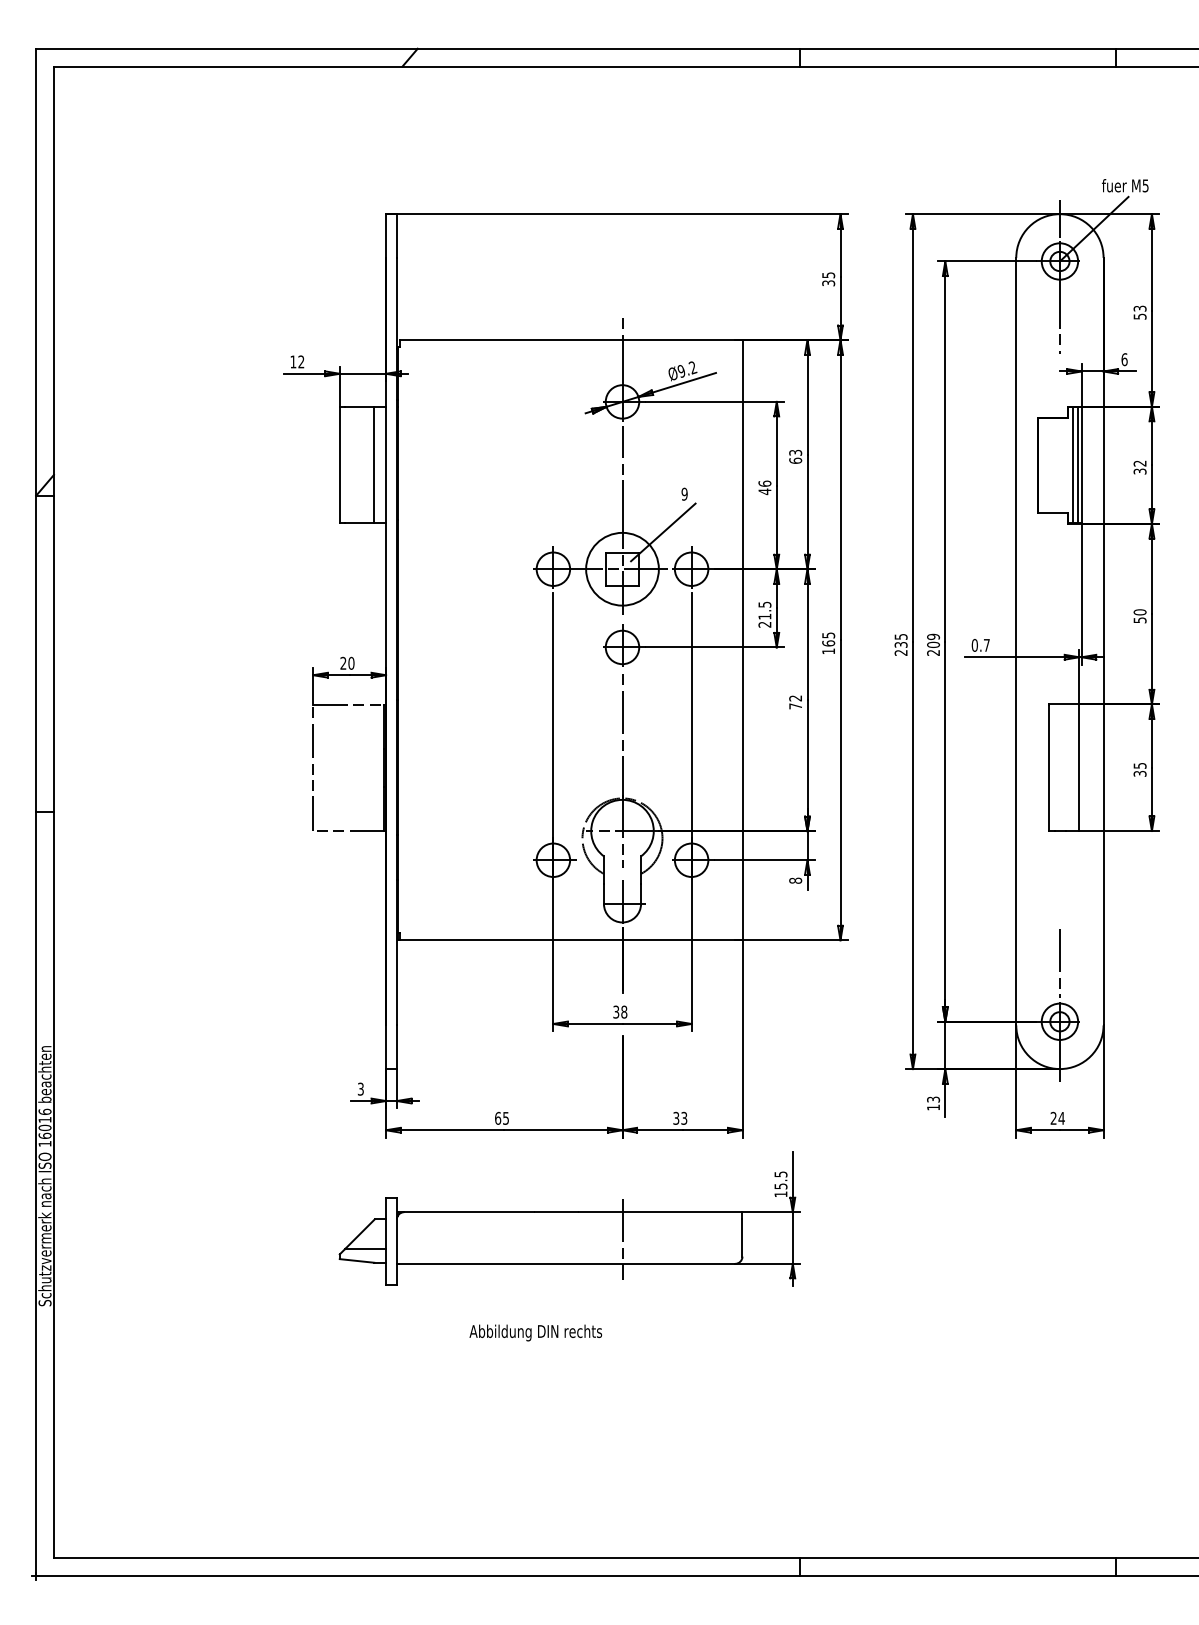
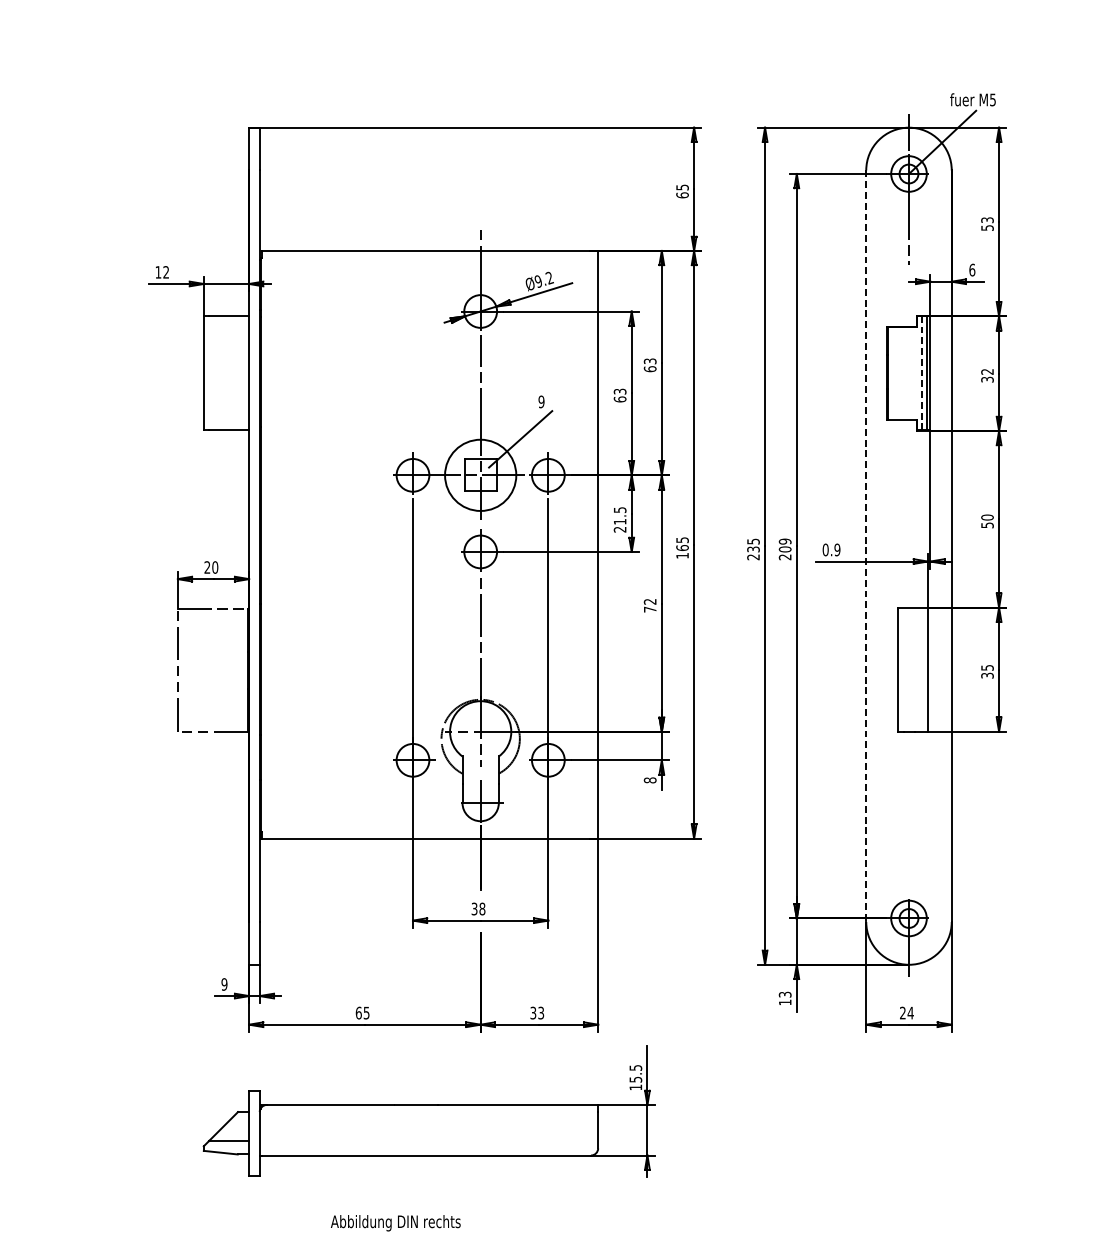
text: (828, 283) -> (682, 195), 35 -> 65
line: (374, 464) -> (237, 372), removed
line: (1073, 464) -> (922, 372), solid -> dashed
text: (764, 487) -> (619, 395), 46 -> 63
line: (1016, 641) -> (866, 546), solid -> dashed
text: (986, 644) -> (837, 549), 0.7 -> 0.9
line: (1059, 963) -> (908, 861), removed
text: (360, 1088) -> (224, 983), 3 -> 9
line: (622, 1238) -> (480, 1130), removed

